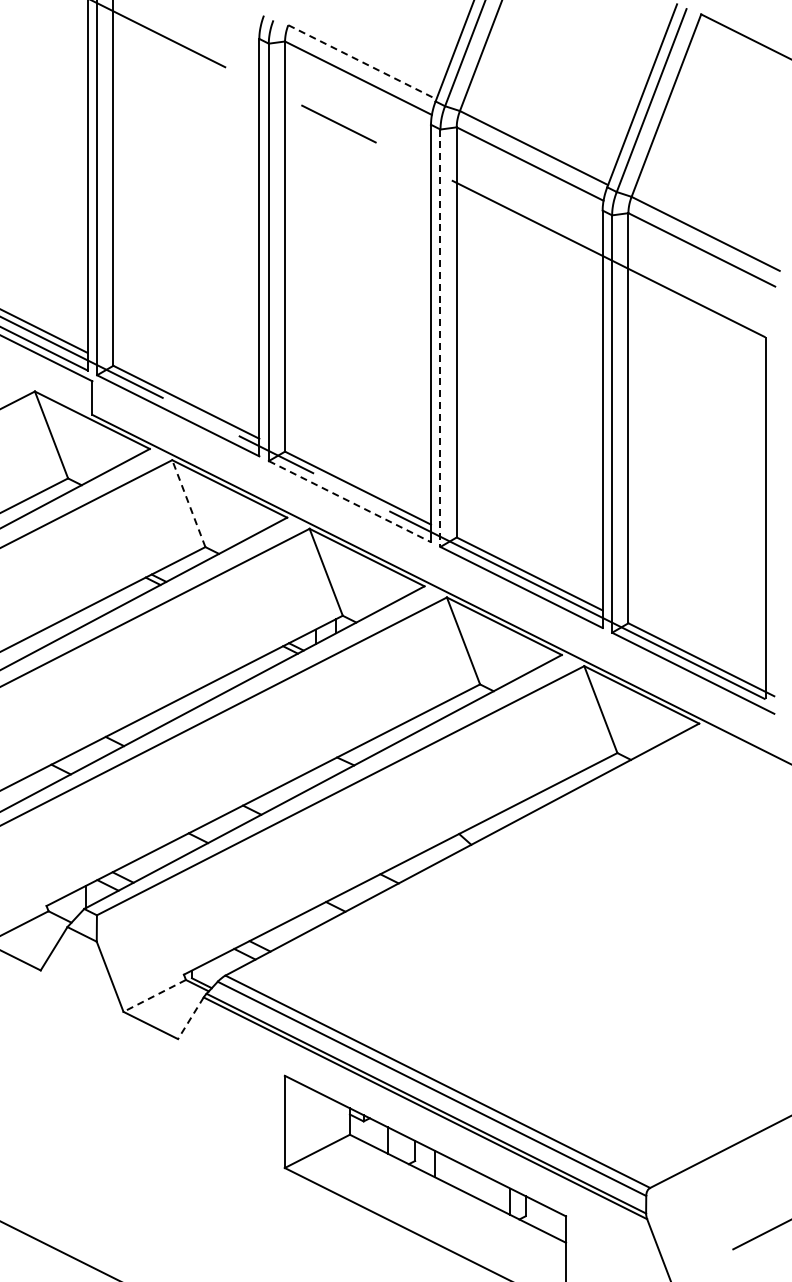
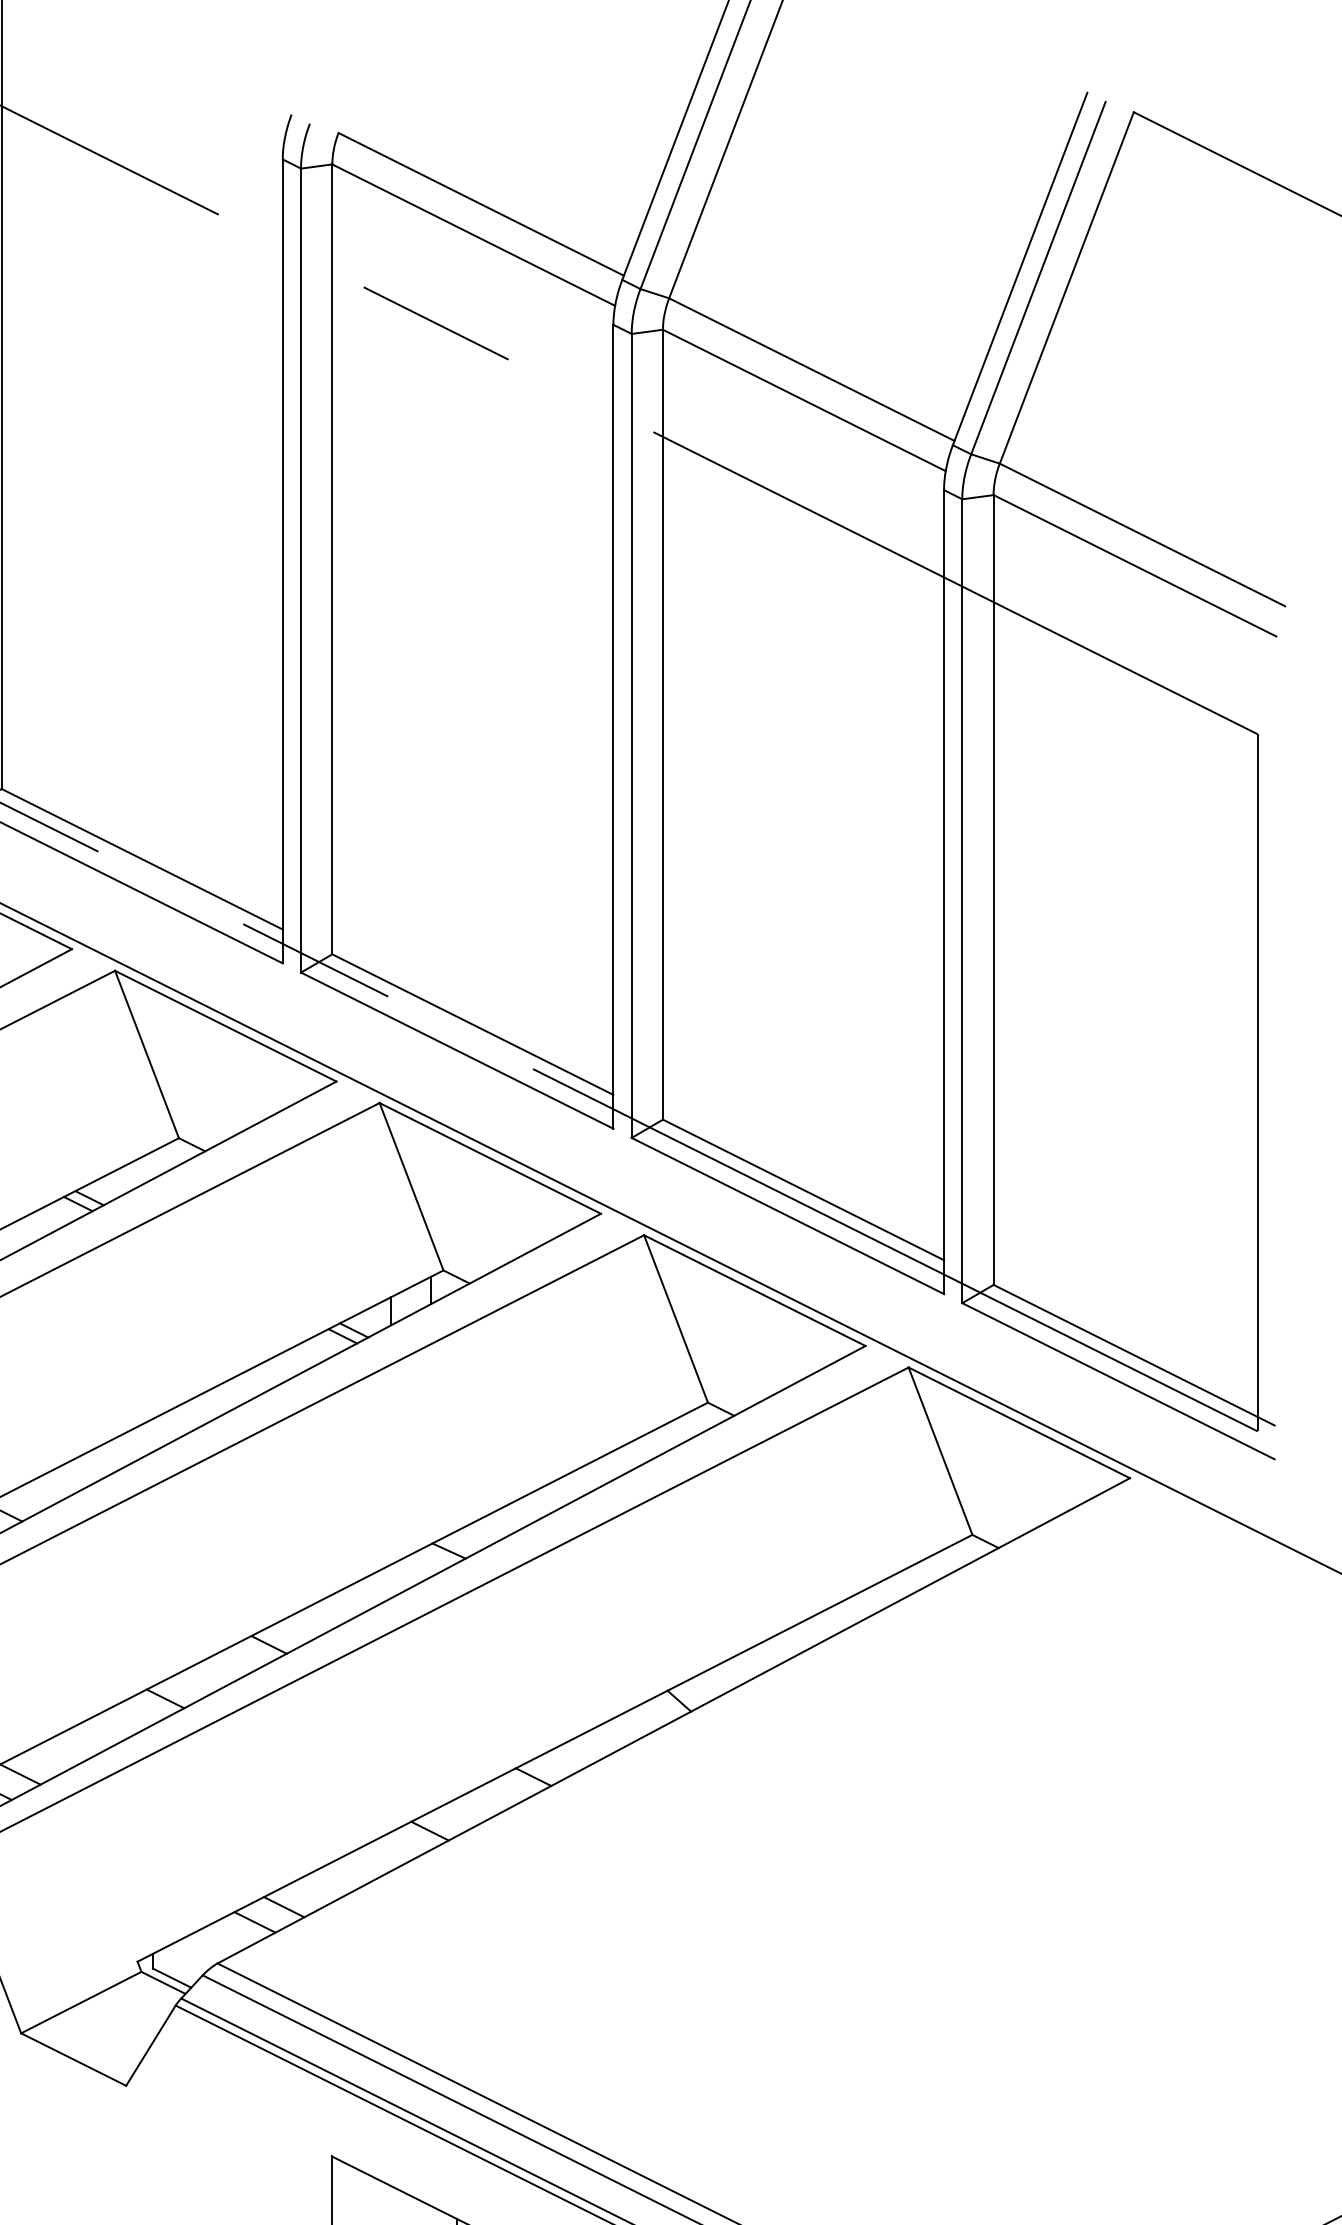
line: (362, 62) -> (481, 204), dashed -> solid
line: (440, 338) -> (631, 736), dashed -> solid
line: (349, 501) -> (456, 1050), dashed -> solid
line: (188, 503) -> (146, 1054), dashed -> solid
line: (154, 996) -> (80, 2003), dashed -> solid
line: (190, 1018) -> (150, 2046), dashed -> solid

